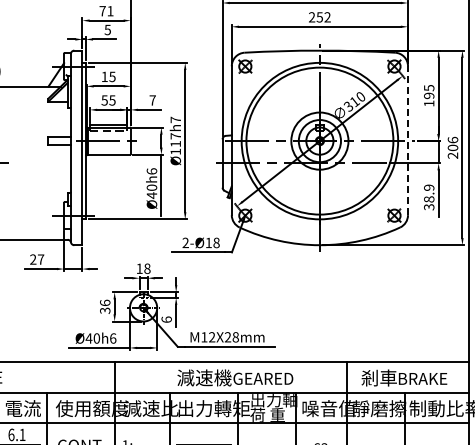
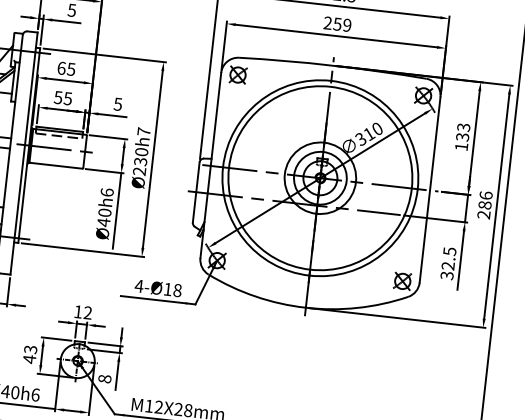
text: (327, 17) -> (347, 25), 252 -> 259
text: (104, 76) -> (61, 67), 15 -> 65
text: (429, 92) -> (463, 133), 195 -> 133
text: (152, 100) -> (117, 104), 7 -> 5
line: (408, 140) -> (430, 189), dashed -> solid
text: (175, 144) -> (140, 162), Ø117h7 -> Ø230h7
text: (452, 147) -> (484, 204), 206 -> 286
text: (429, 193) -> (449, 258), 38.9 -> 32.5
text: (185, 242) -> (139, 285), 2-Ø18 -> 4-Ø18
text: (147, 268) -> (88, 312), 18 -> 12
text: (105, 306) -> (30, 354), 36 -> 43
text: (166, 319) -> (104, 378), 6 -> 8

